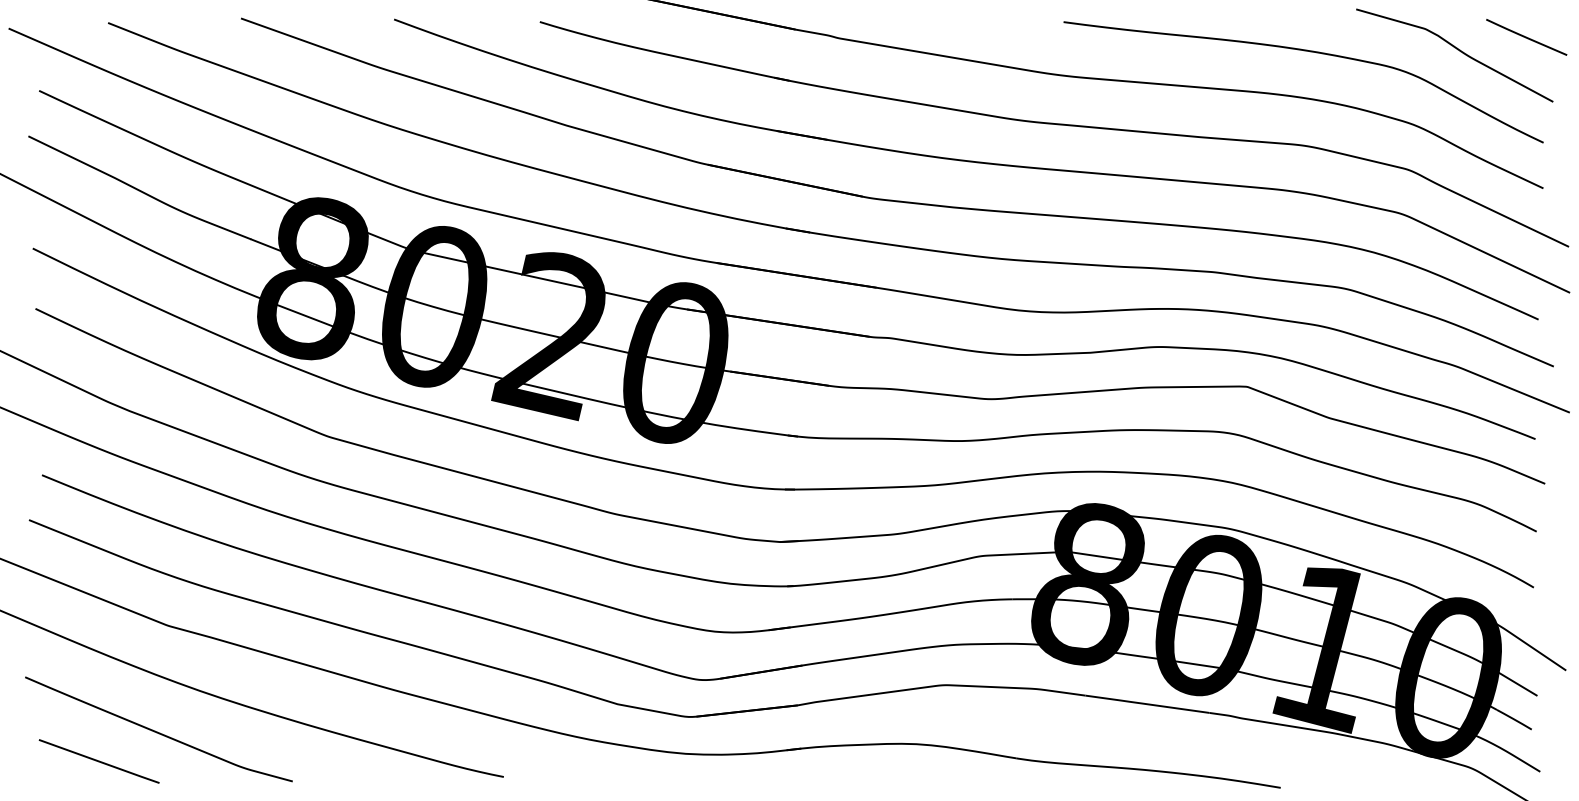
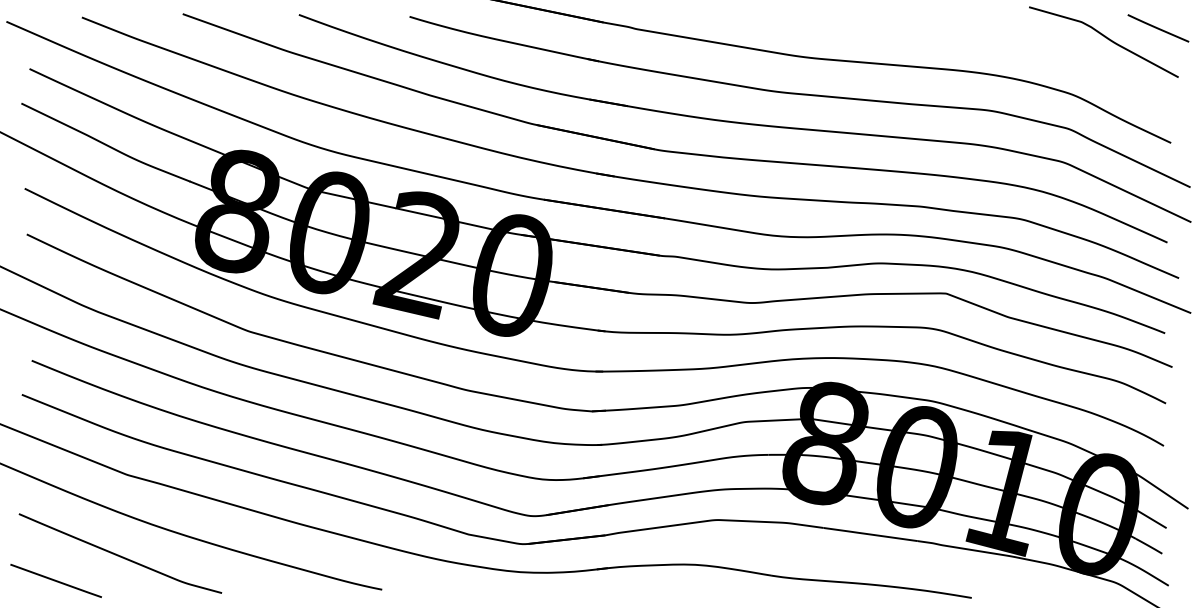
curve: (1304, 51) -> (989, 39), removed
line: (98, 760) -> (55, 580), moved

